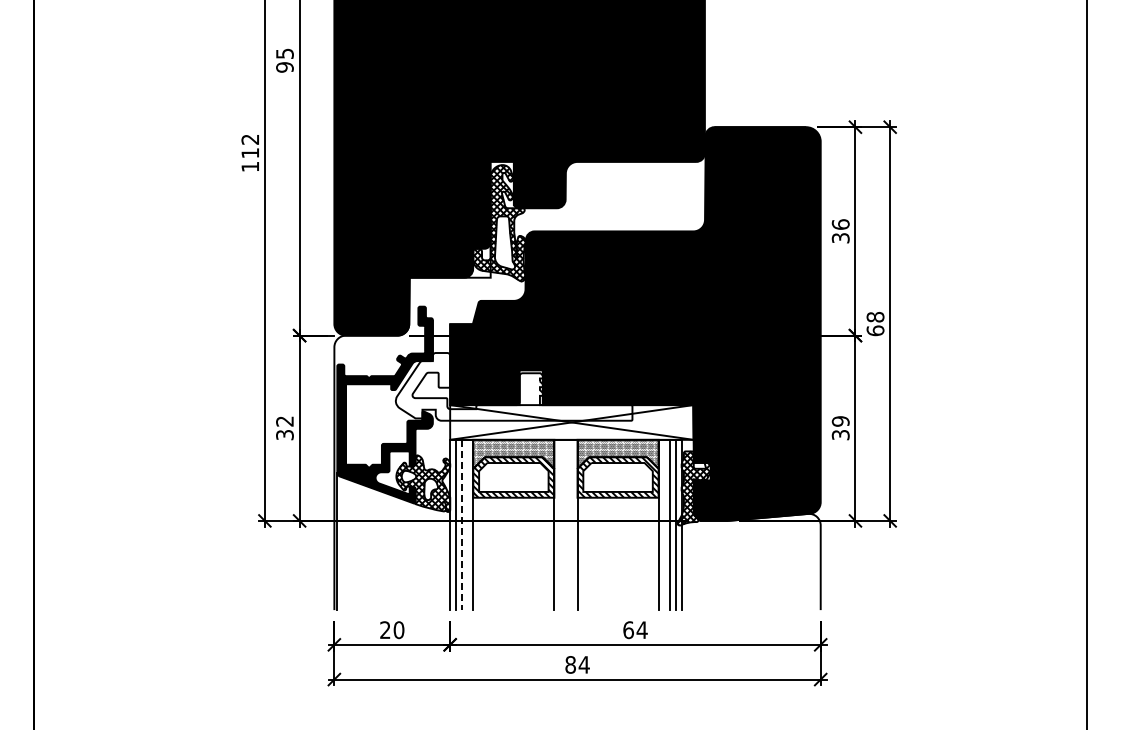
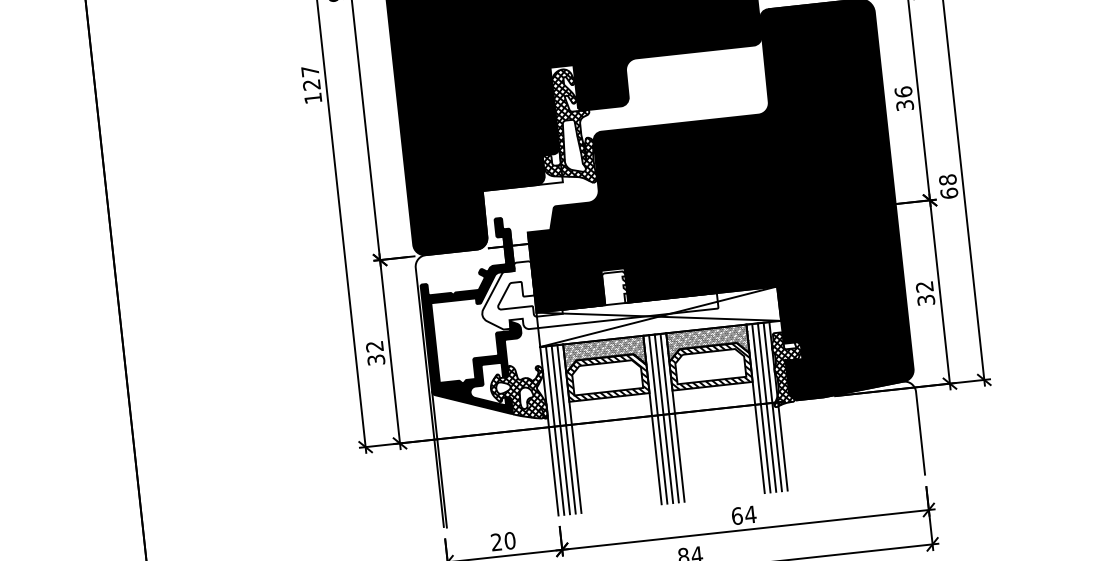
text: (249, 146) -> (310, 78), 112 -> 127
text: (840, 421) -> (924, 286), 39 -> 32
line: (467, 524) -> (566, 428), added
line: (560, 524) -> (658, 418), added
line: (565, 524) -> (663, 418), added
line: (571, 524) -> (669, 417), added
line: (664, 524) -> (761, 407), added
line: (461, 525) -> (560, 430), dashed -> solid

